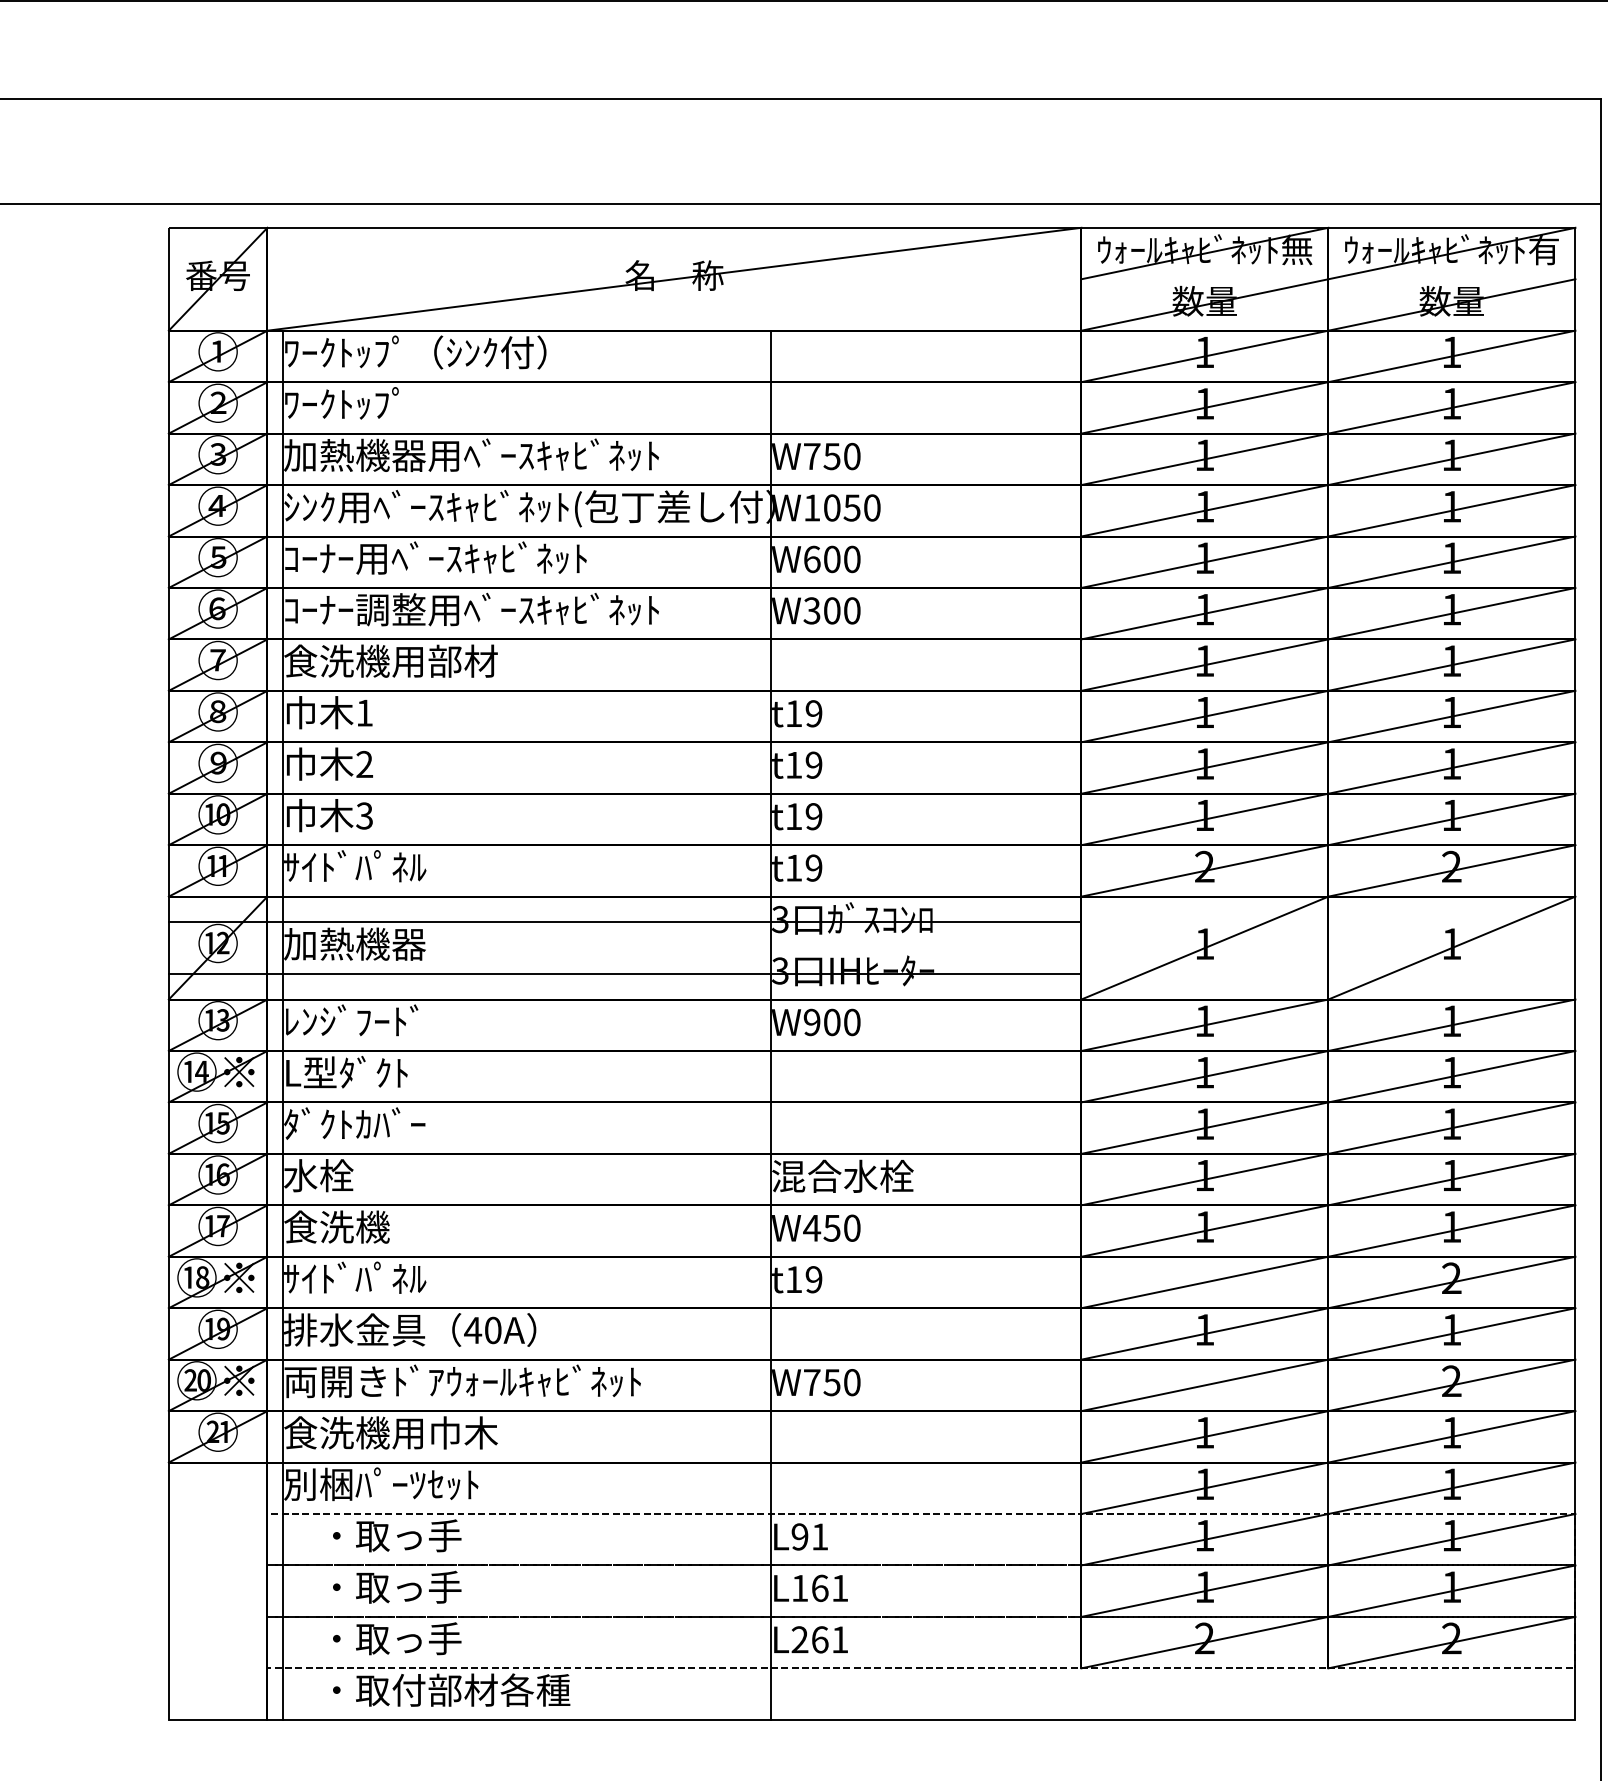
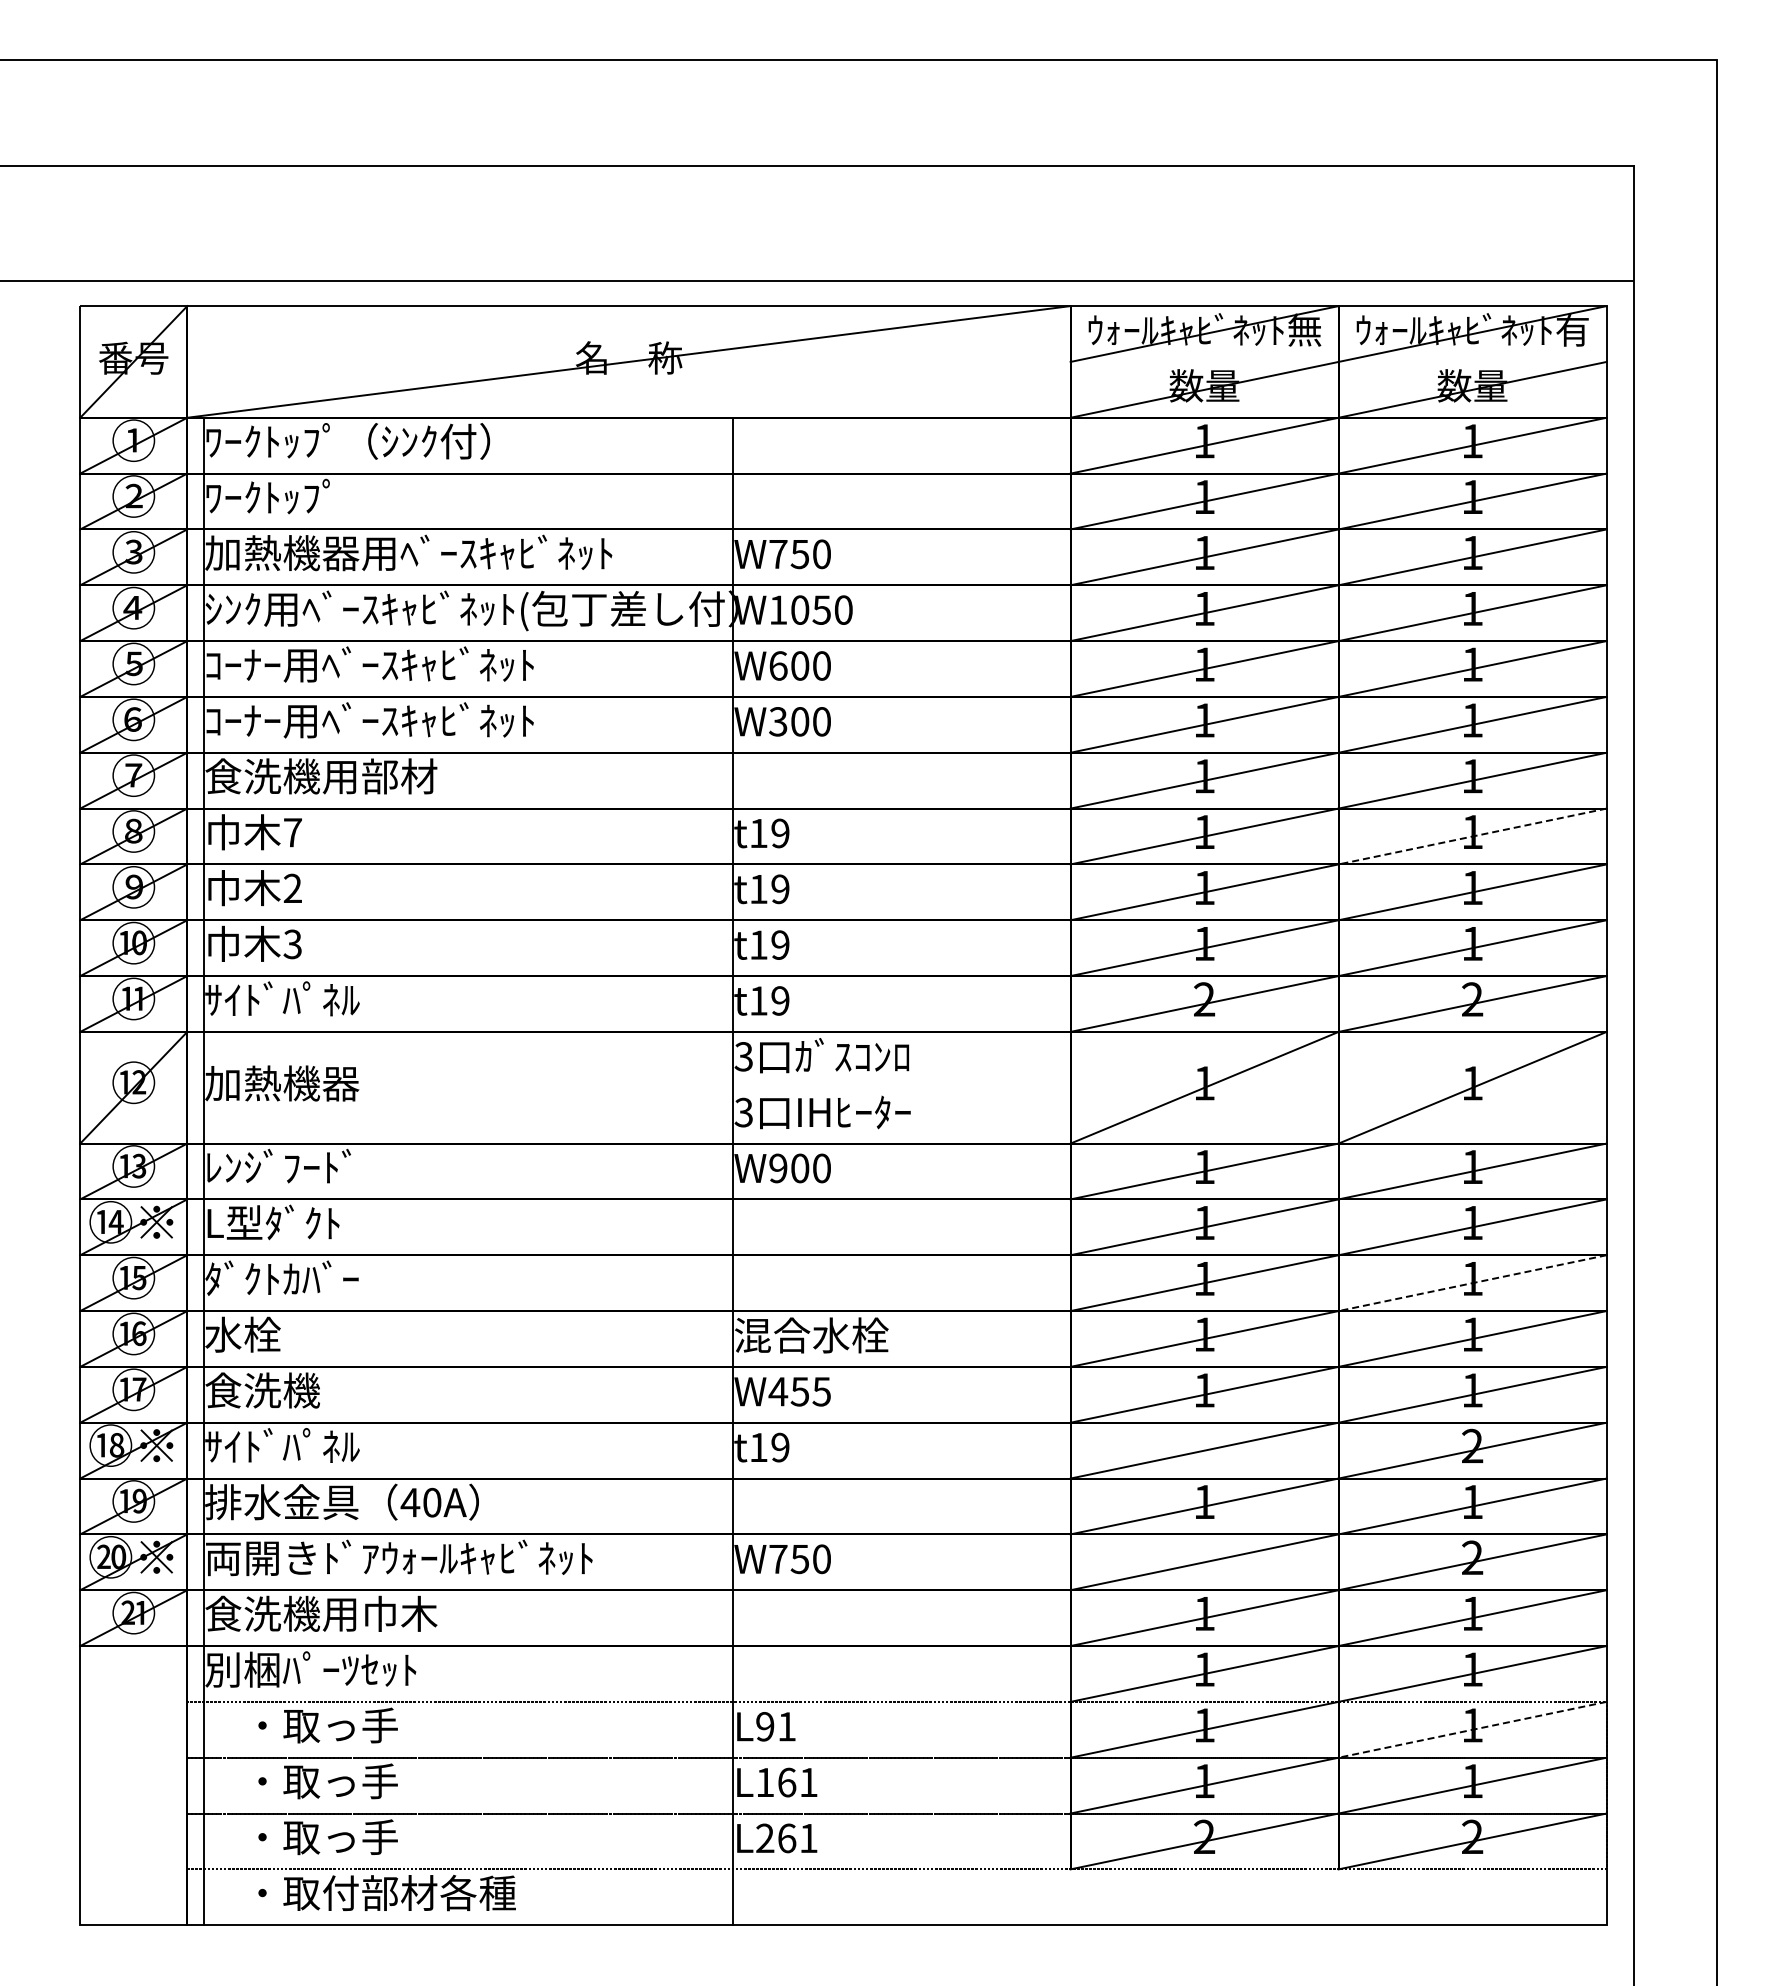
text: (507, 609) -> (447, 720), ｺｰﾅｰ調整用ﾍﾞｰｽｷｬﾋﾞﾈｯﾄ -> ｺｰﾅｰ用ﾍﾞｰｽｷｬﾋﾞﾈｯﾄ
text: (364, 712) -> (292, 832), 1 -> 7
line: (1451, 716) -> (1472, 836), solid -> dashed
line: (625, 922) -> (575, 1059), removed
line: (625, 973) -> (575, 1115), removed
line: (1451, 1128) -> (1472, 1283), solid -> dashed
text: (851, 1228) -> (821, 1391), W450 -> W455
line: (1451, 1539) -> (1472, 1729), solid -> dashed

